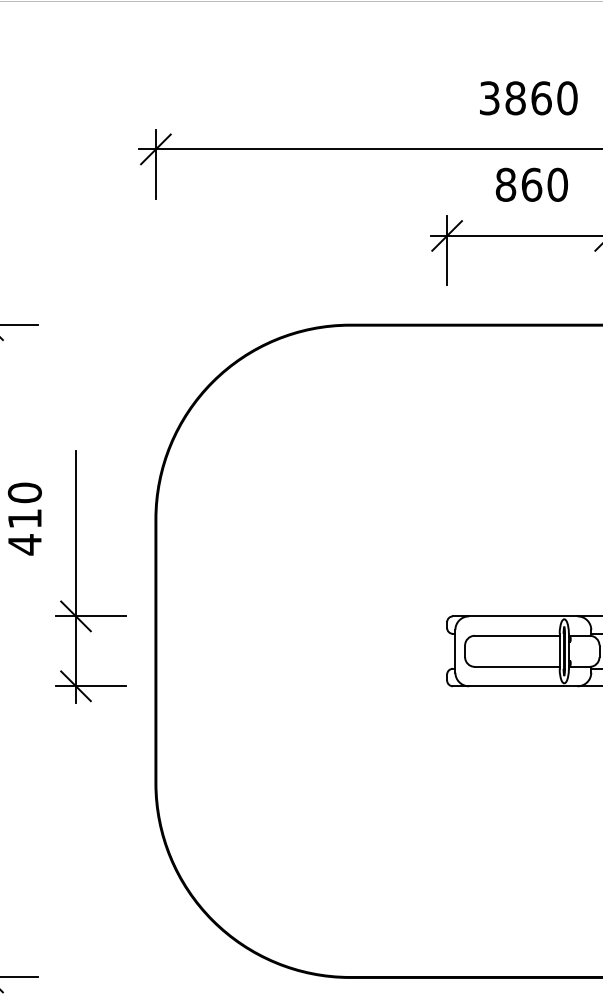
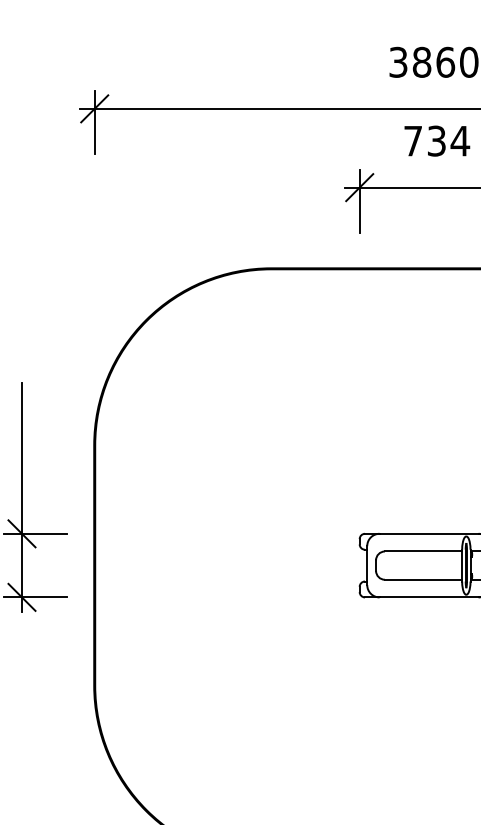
text: (531, 184) -> (436, 140), 860 -> 734

